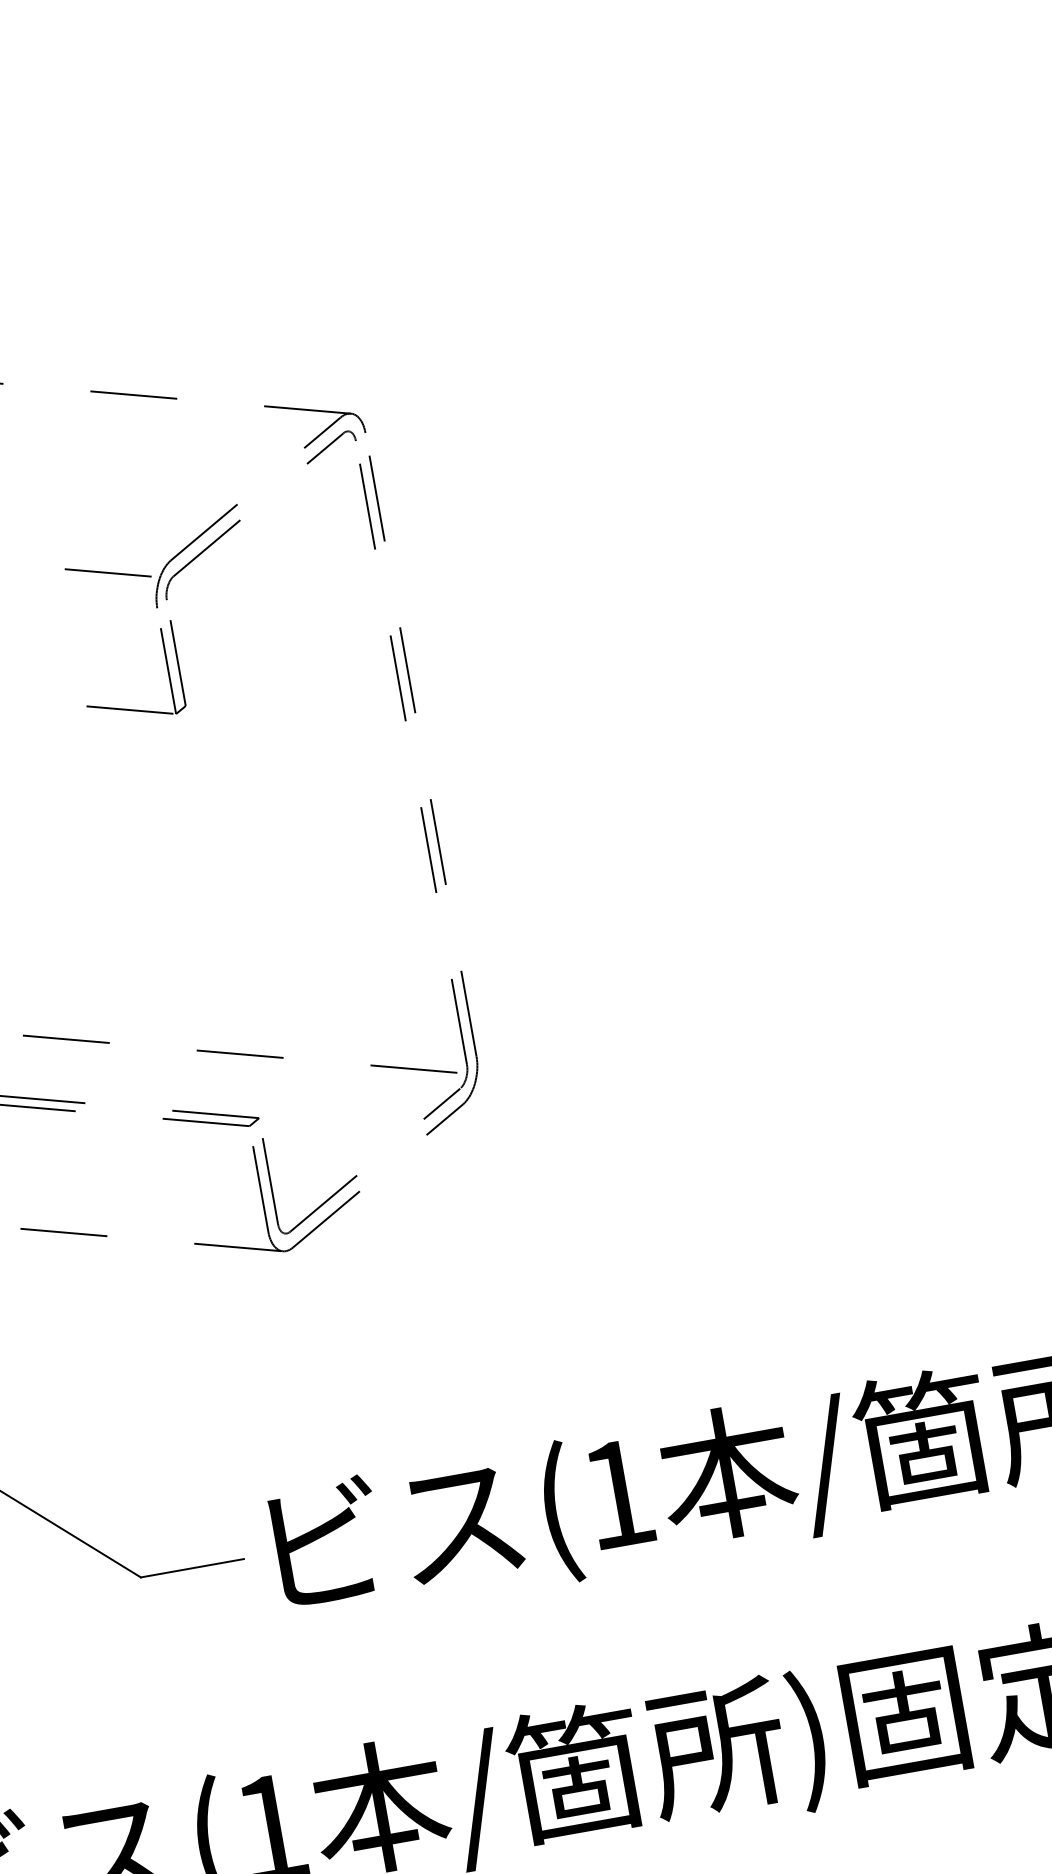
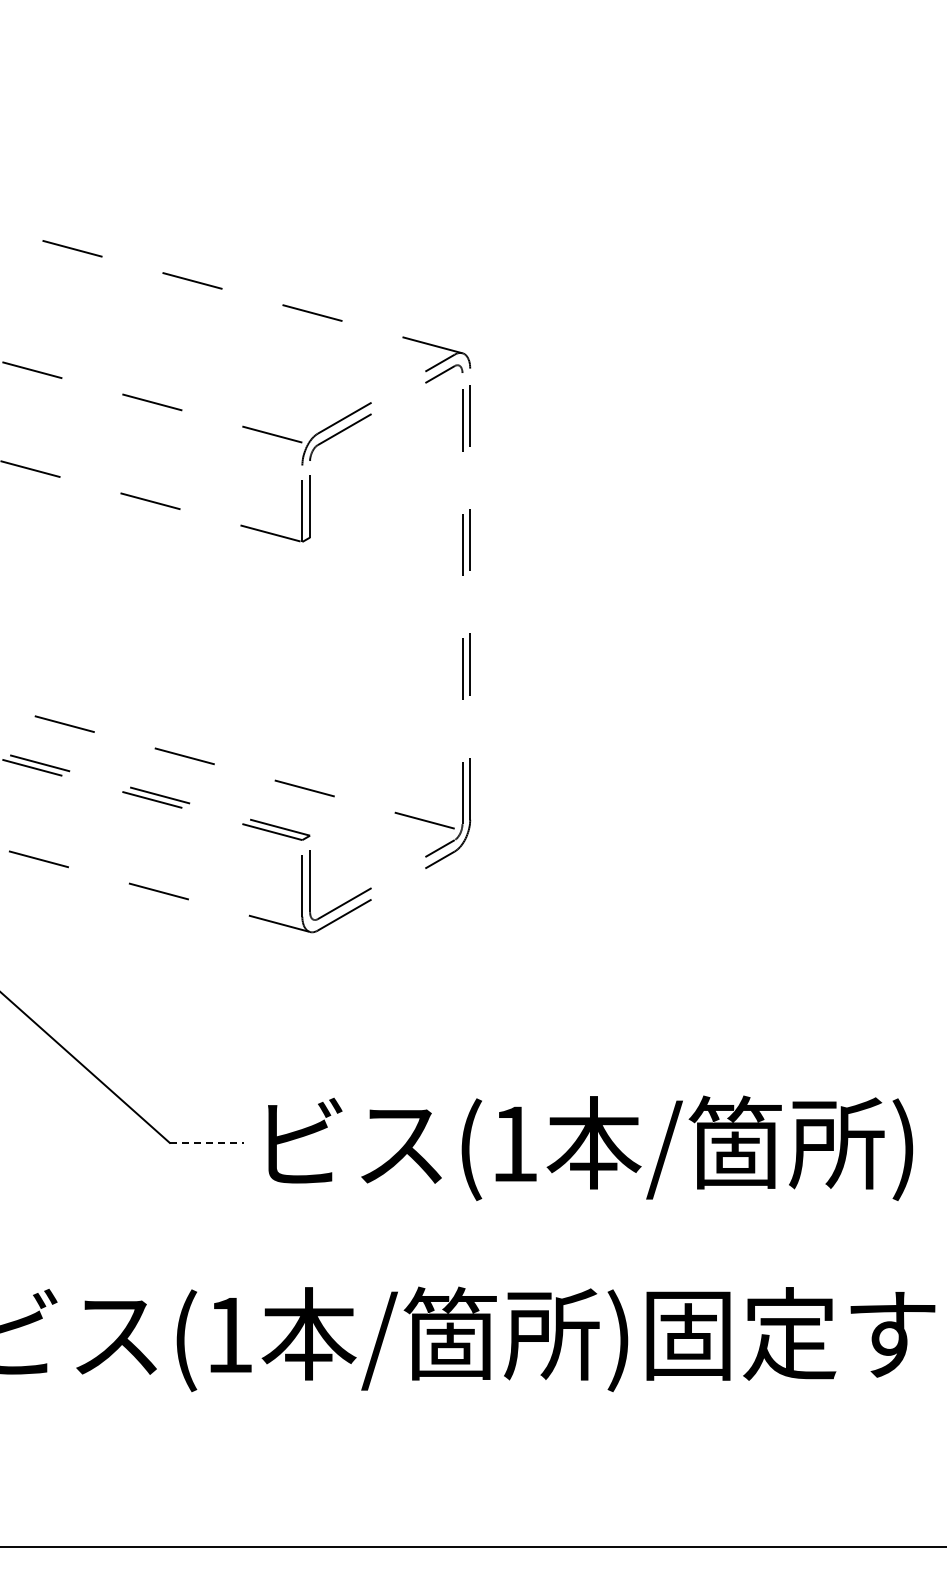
line: (192, 1567) -> (207, 1142), solid -> dashed

